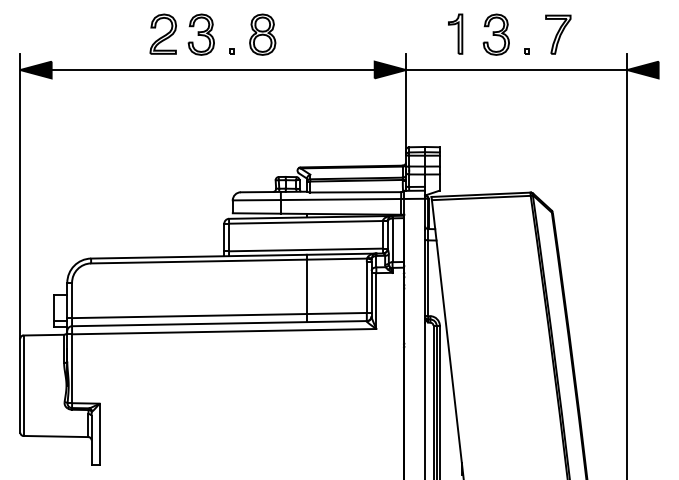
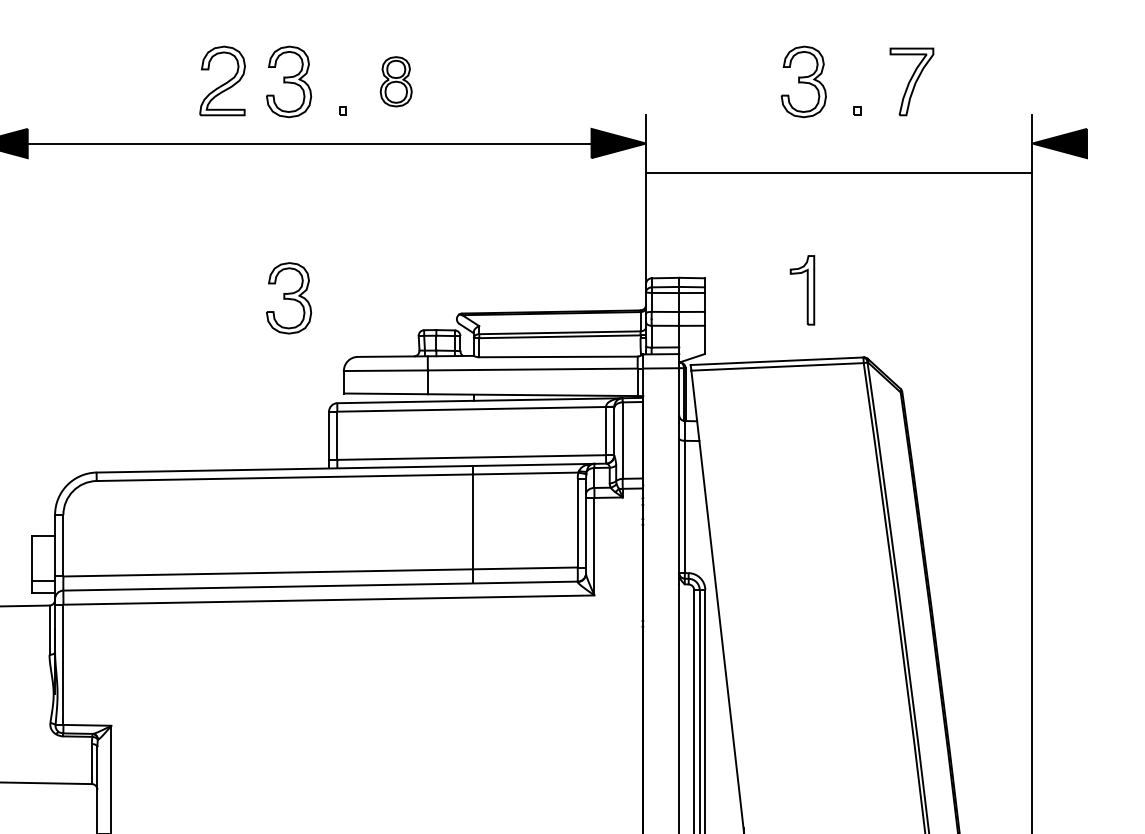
part: (455, 33) -> (802, 289), moved
part: (262, 34) -> (395, 81), size x0.7
line: (516, 70) -> (838, 174), moved
part: (200, 158) -> (287, 297), added

